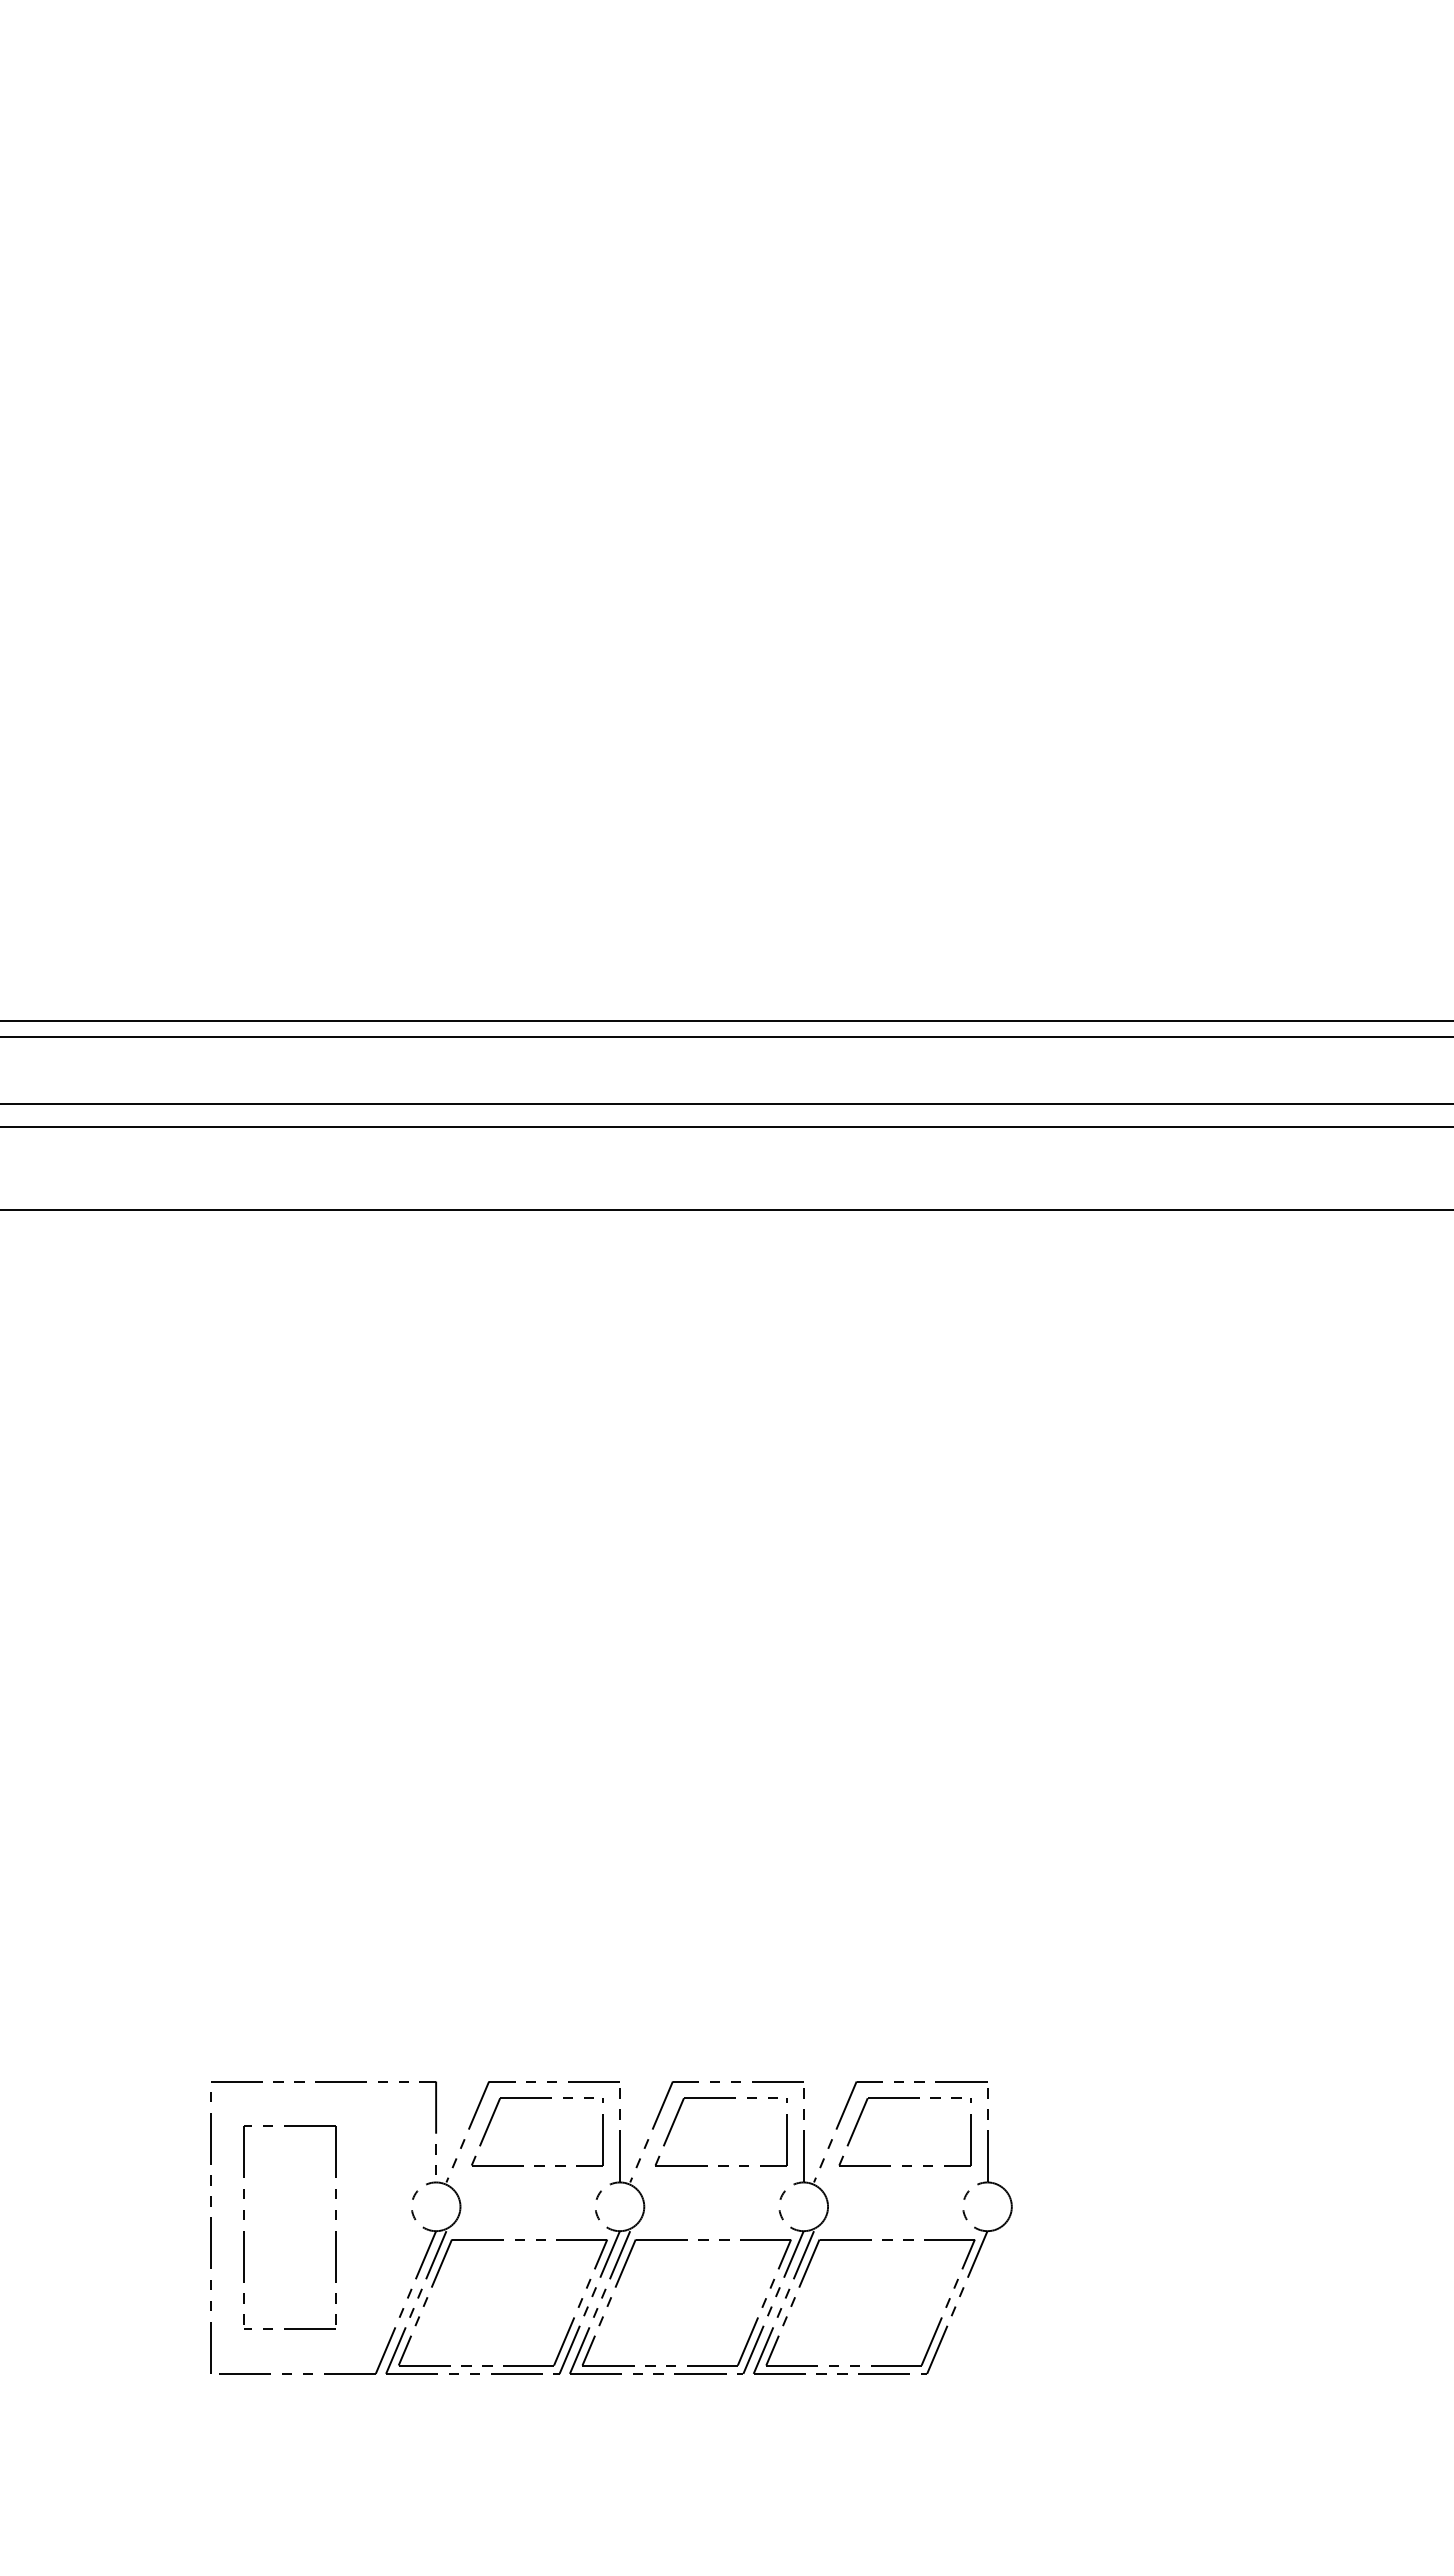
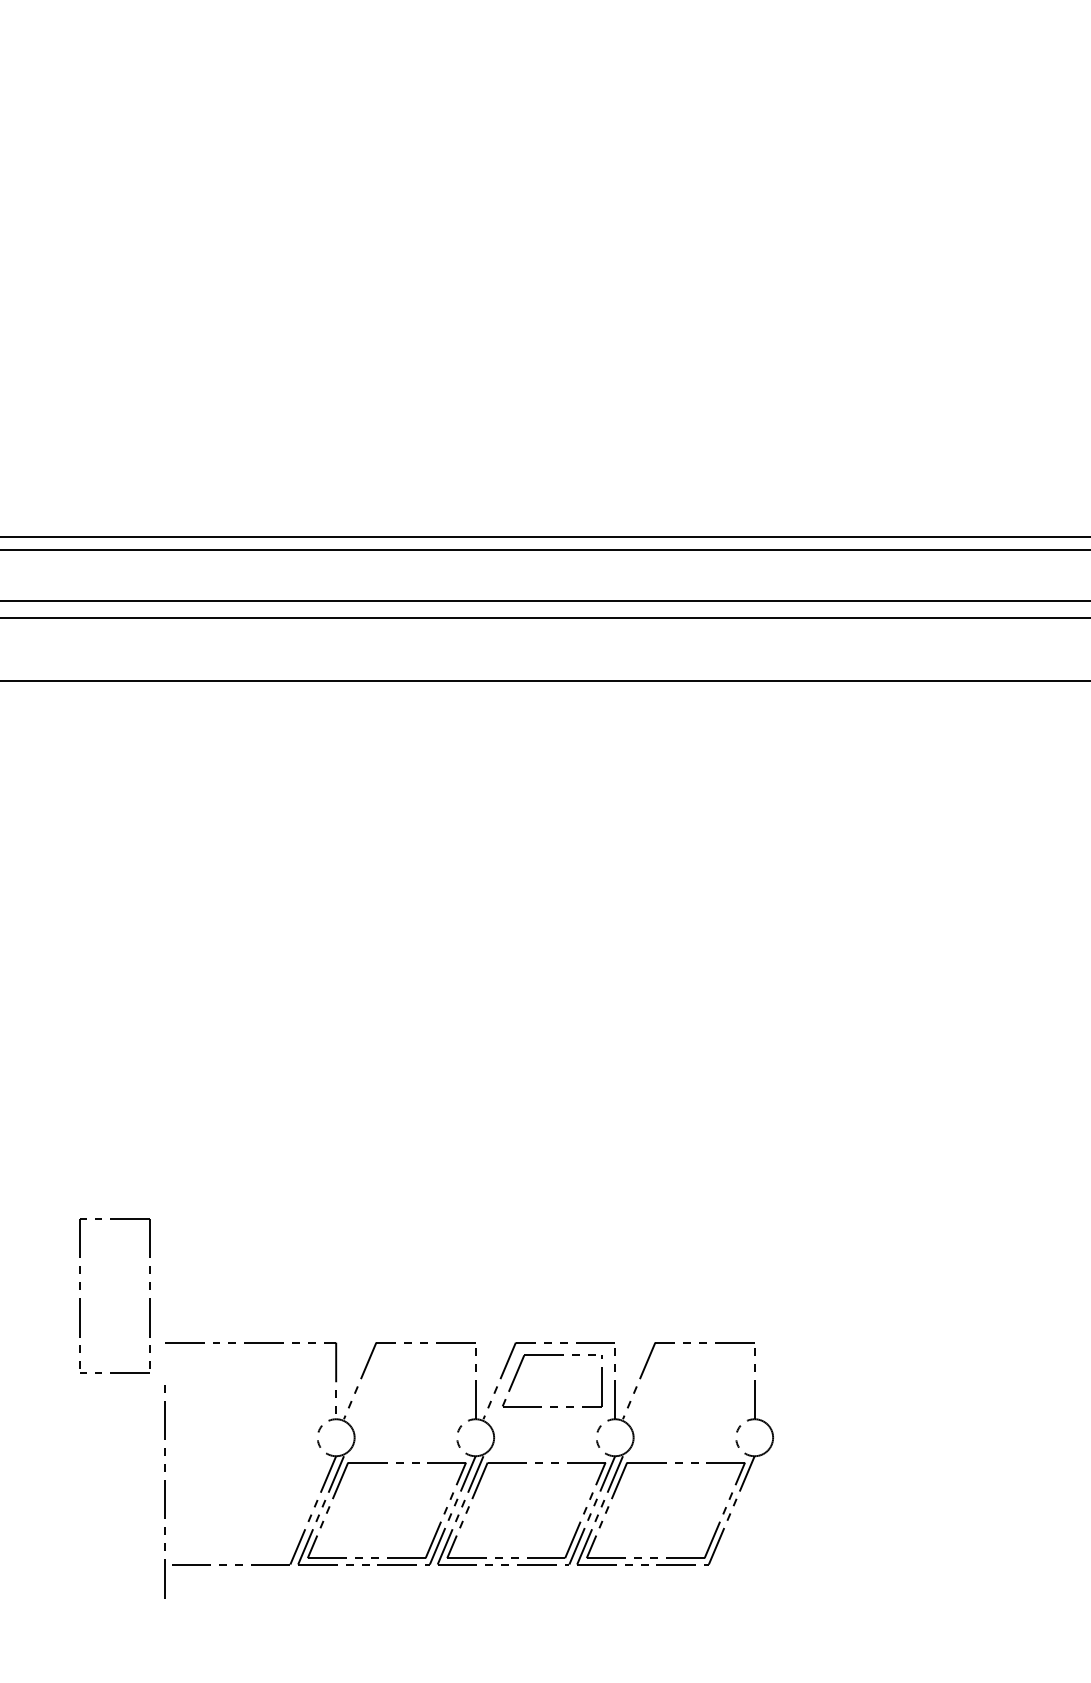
part: (537, 2098) -> (413, 1355), removed
part: (904, 2098) -> (691, 1355), removed
part: (244, 2231) -> (80, 1298), moved
line: (210, 2232) -> (164, 1491), moved

